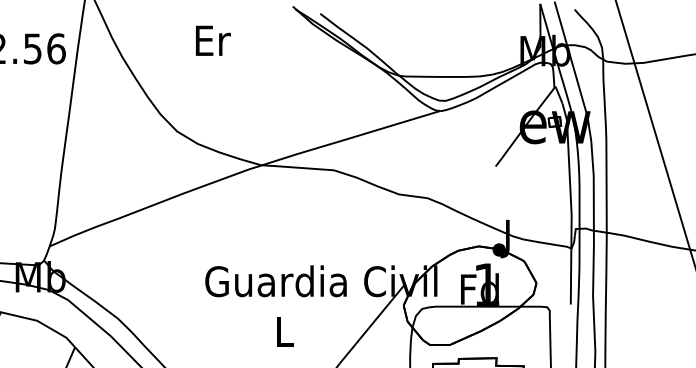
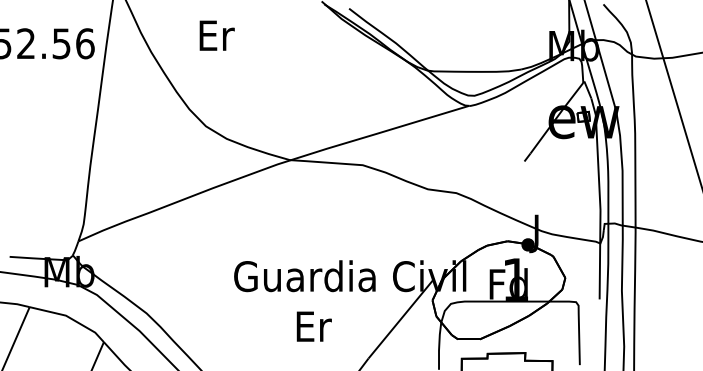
text: (212, 40) -> (216, 35), moved
text: (284, 331) -> (313, 326), L -> Er

